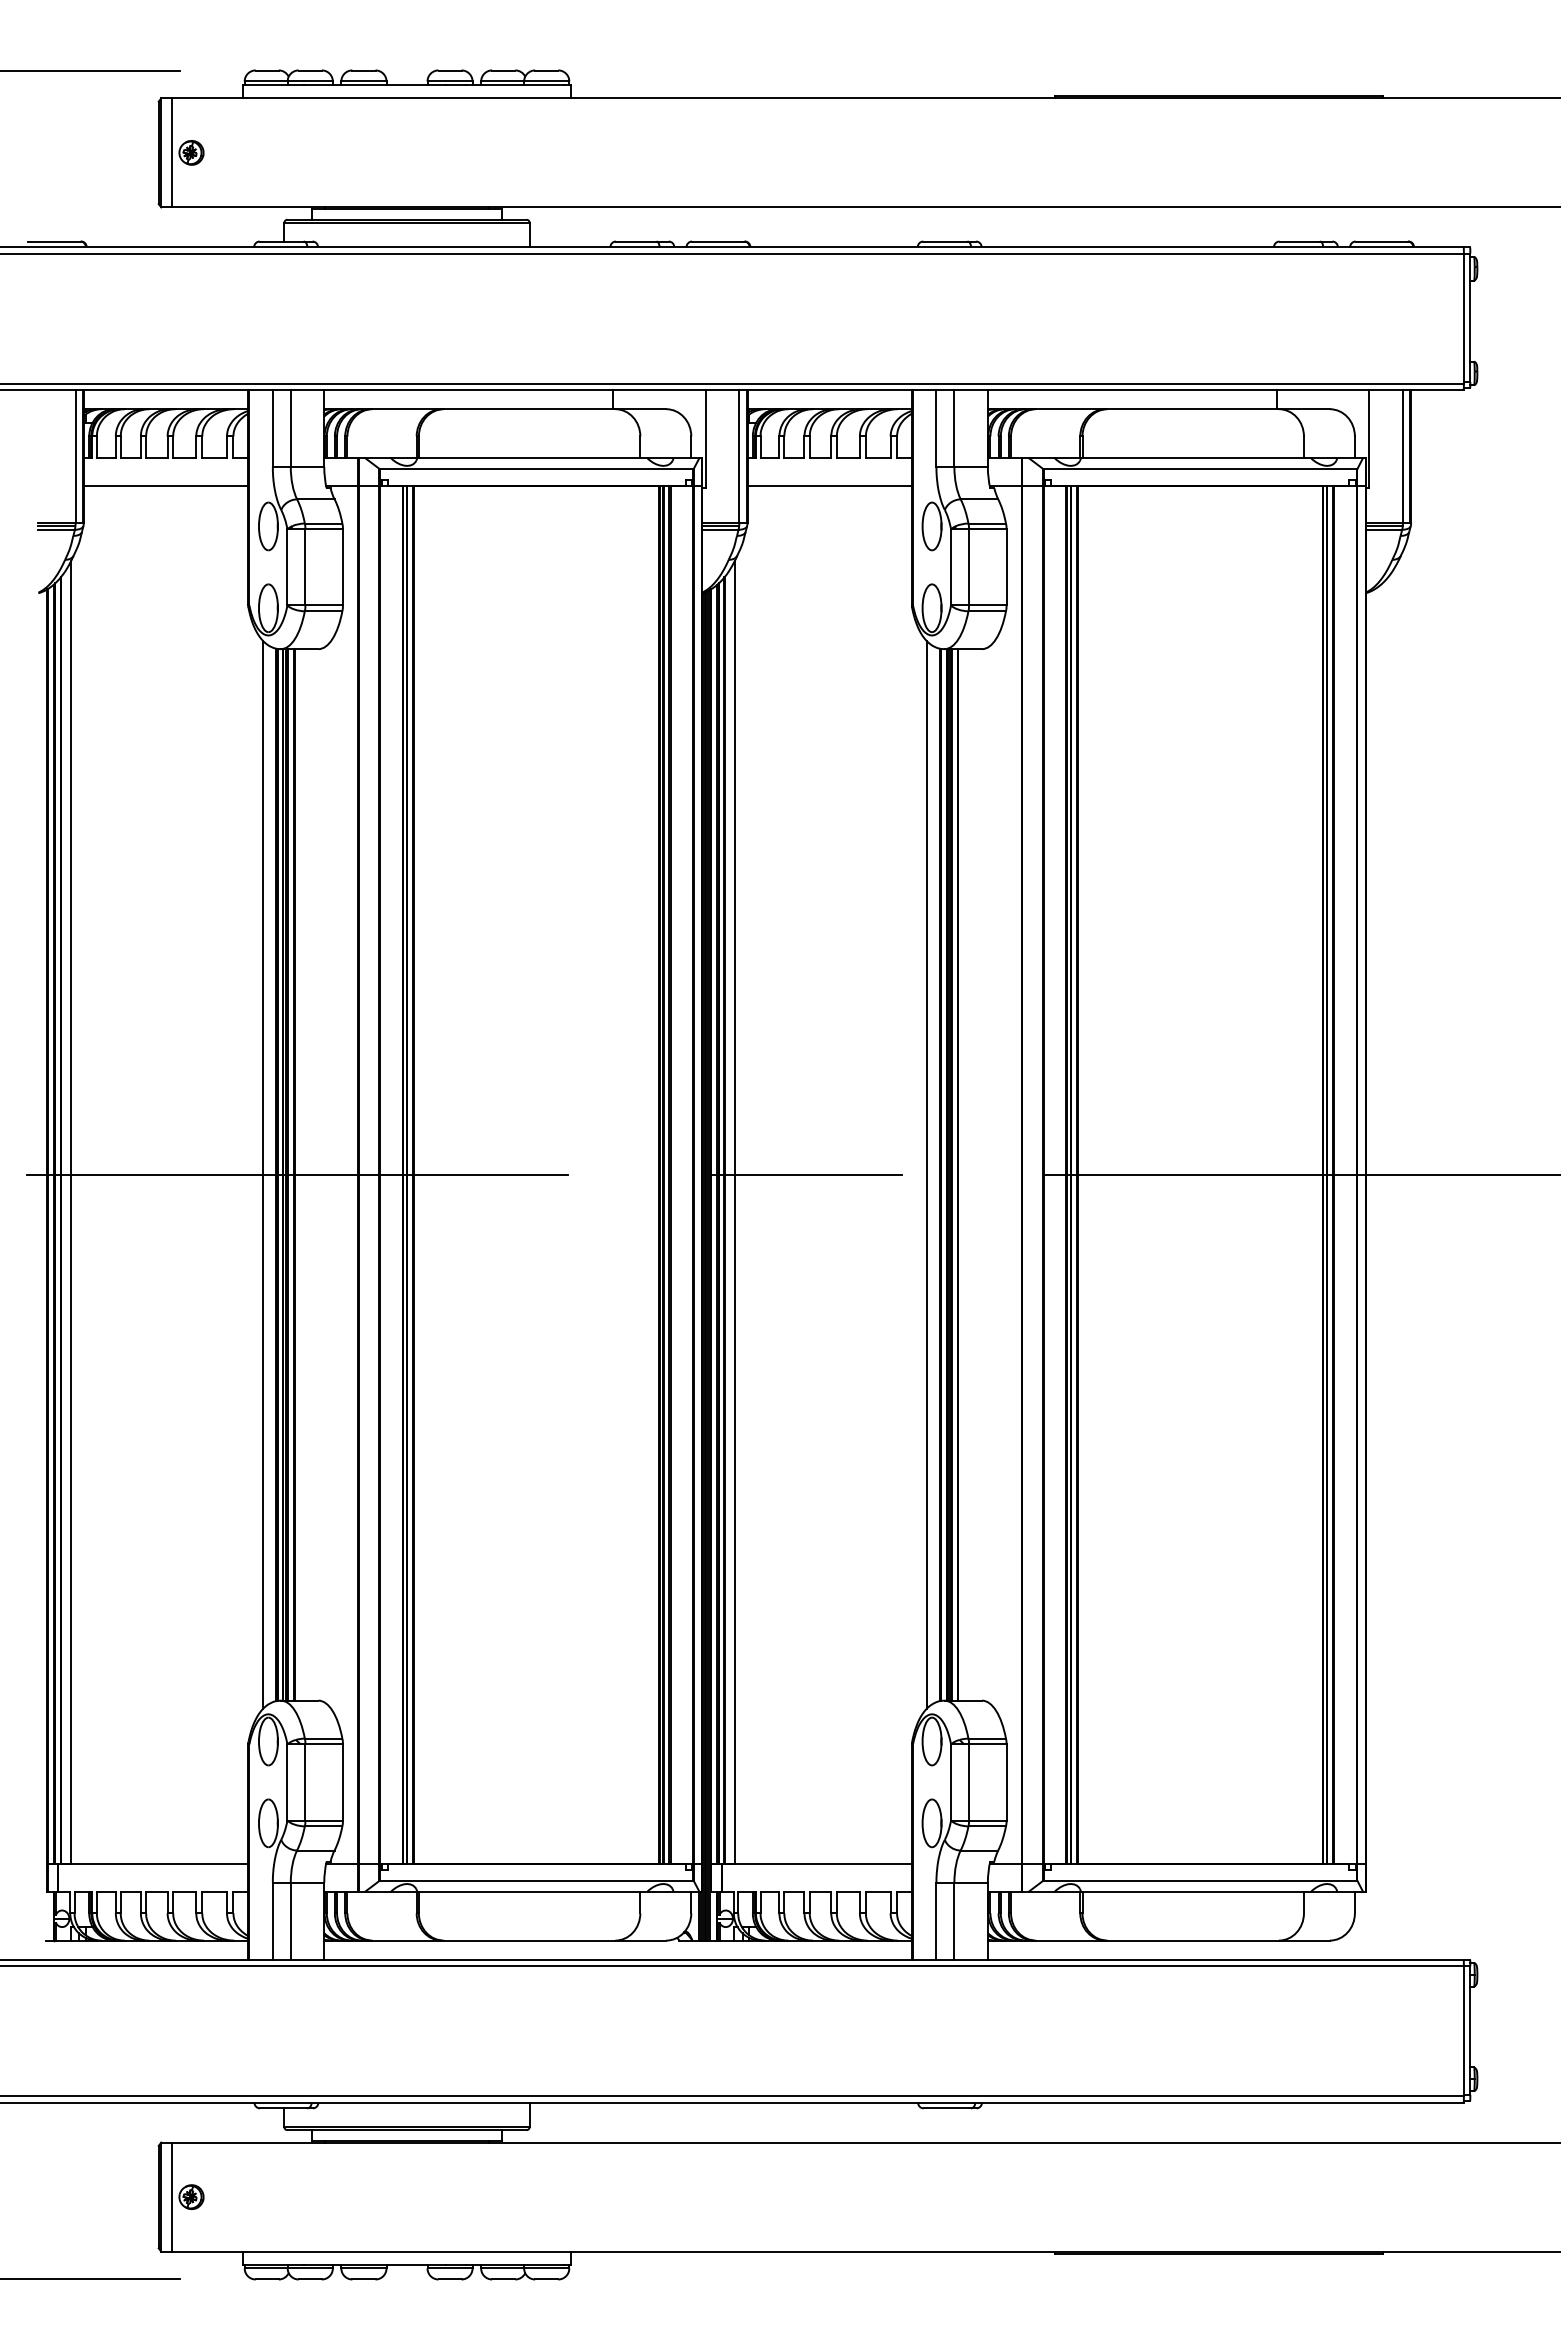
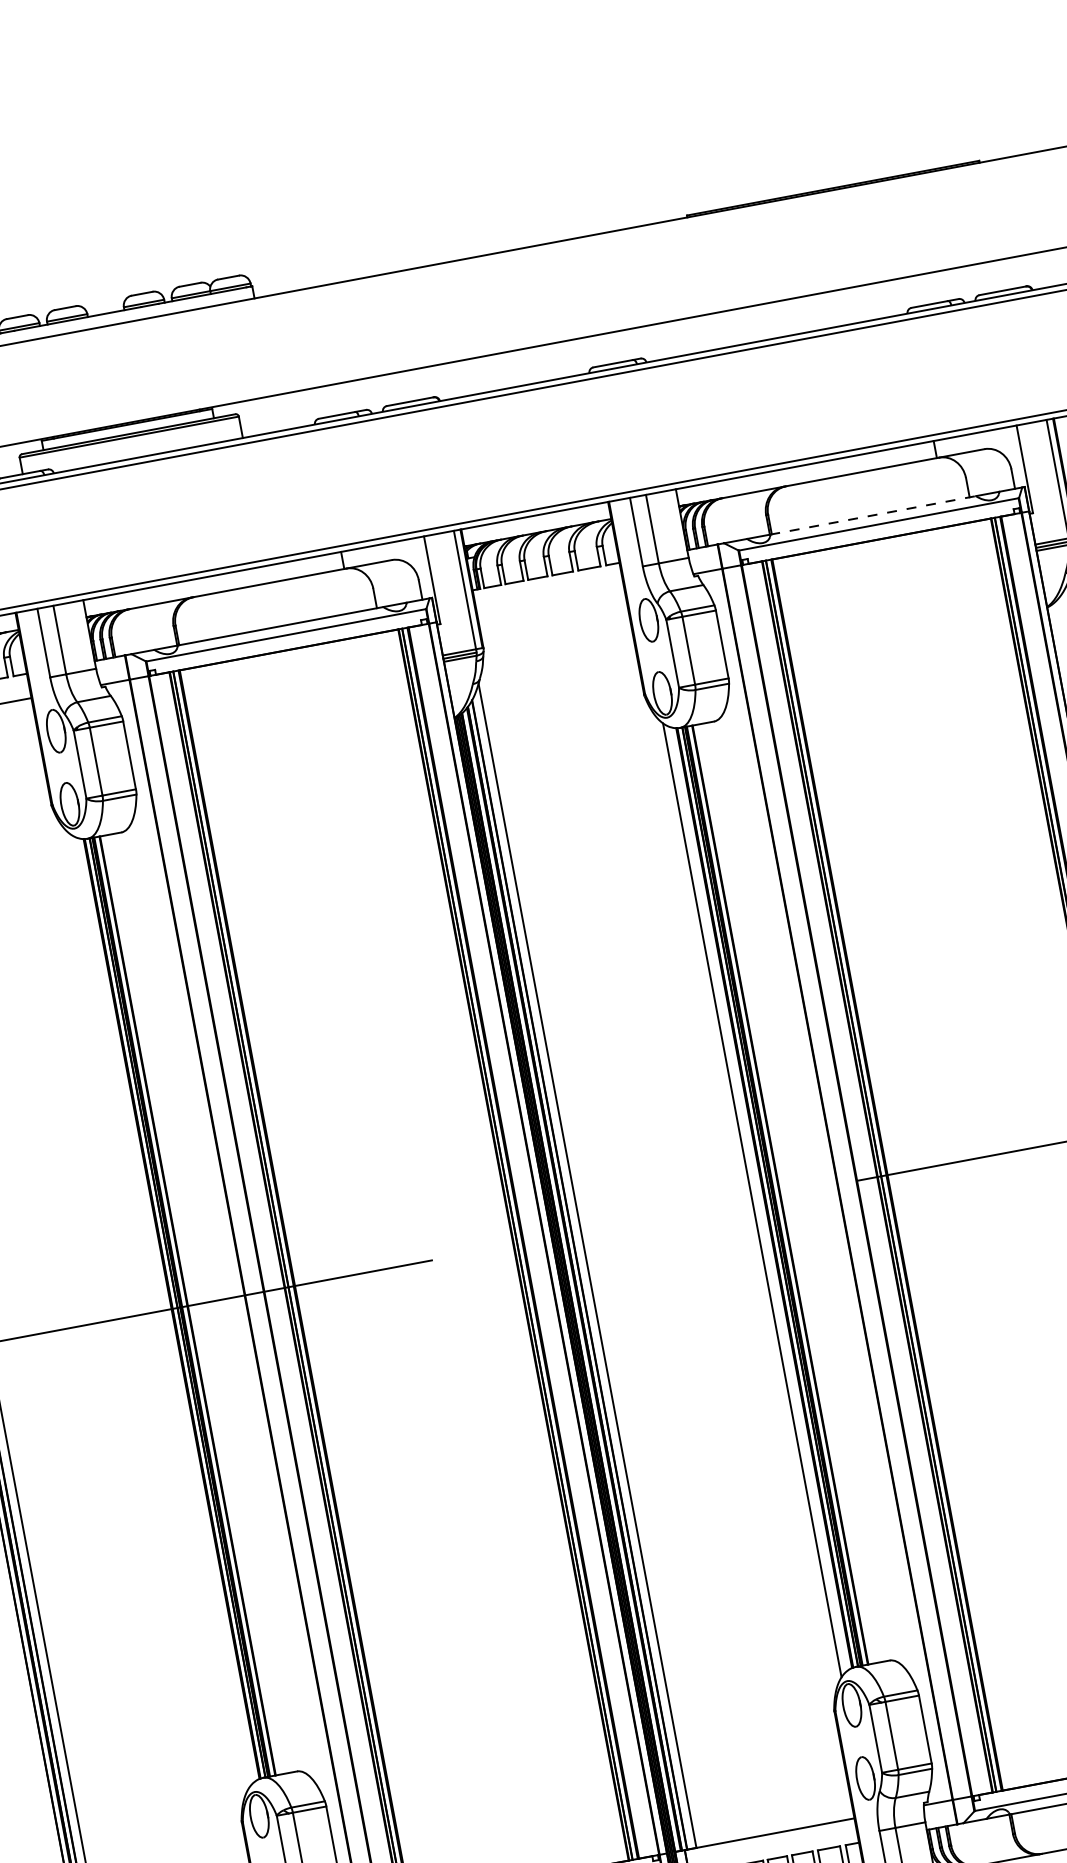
line: (1196, 458) -> (873, 515), solid -> dashed
line: (829, 485) -> (550, 600), removed
line: (262, 1174) -> (159, 1310), removed
line: (805, 1175) -> (644, 1221), removed

